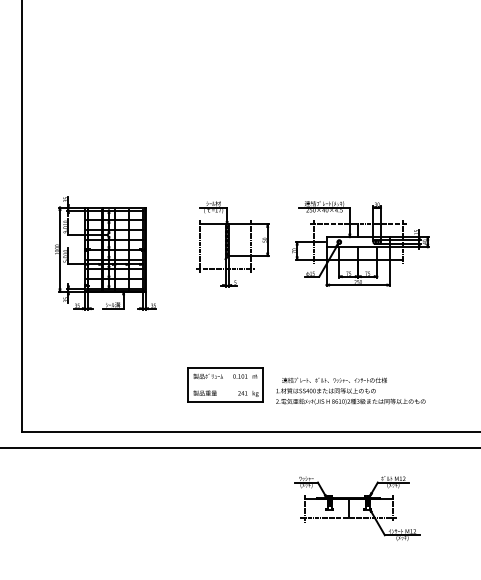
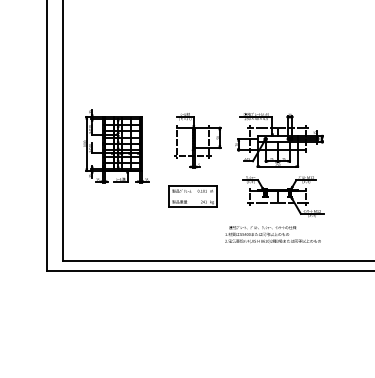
part: (225, 384) -> (192, 196), moved
part: (357, 508) -> (283, 196), moved

